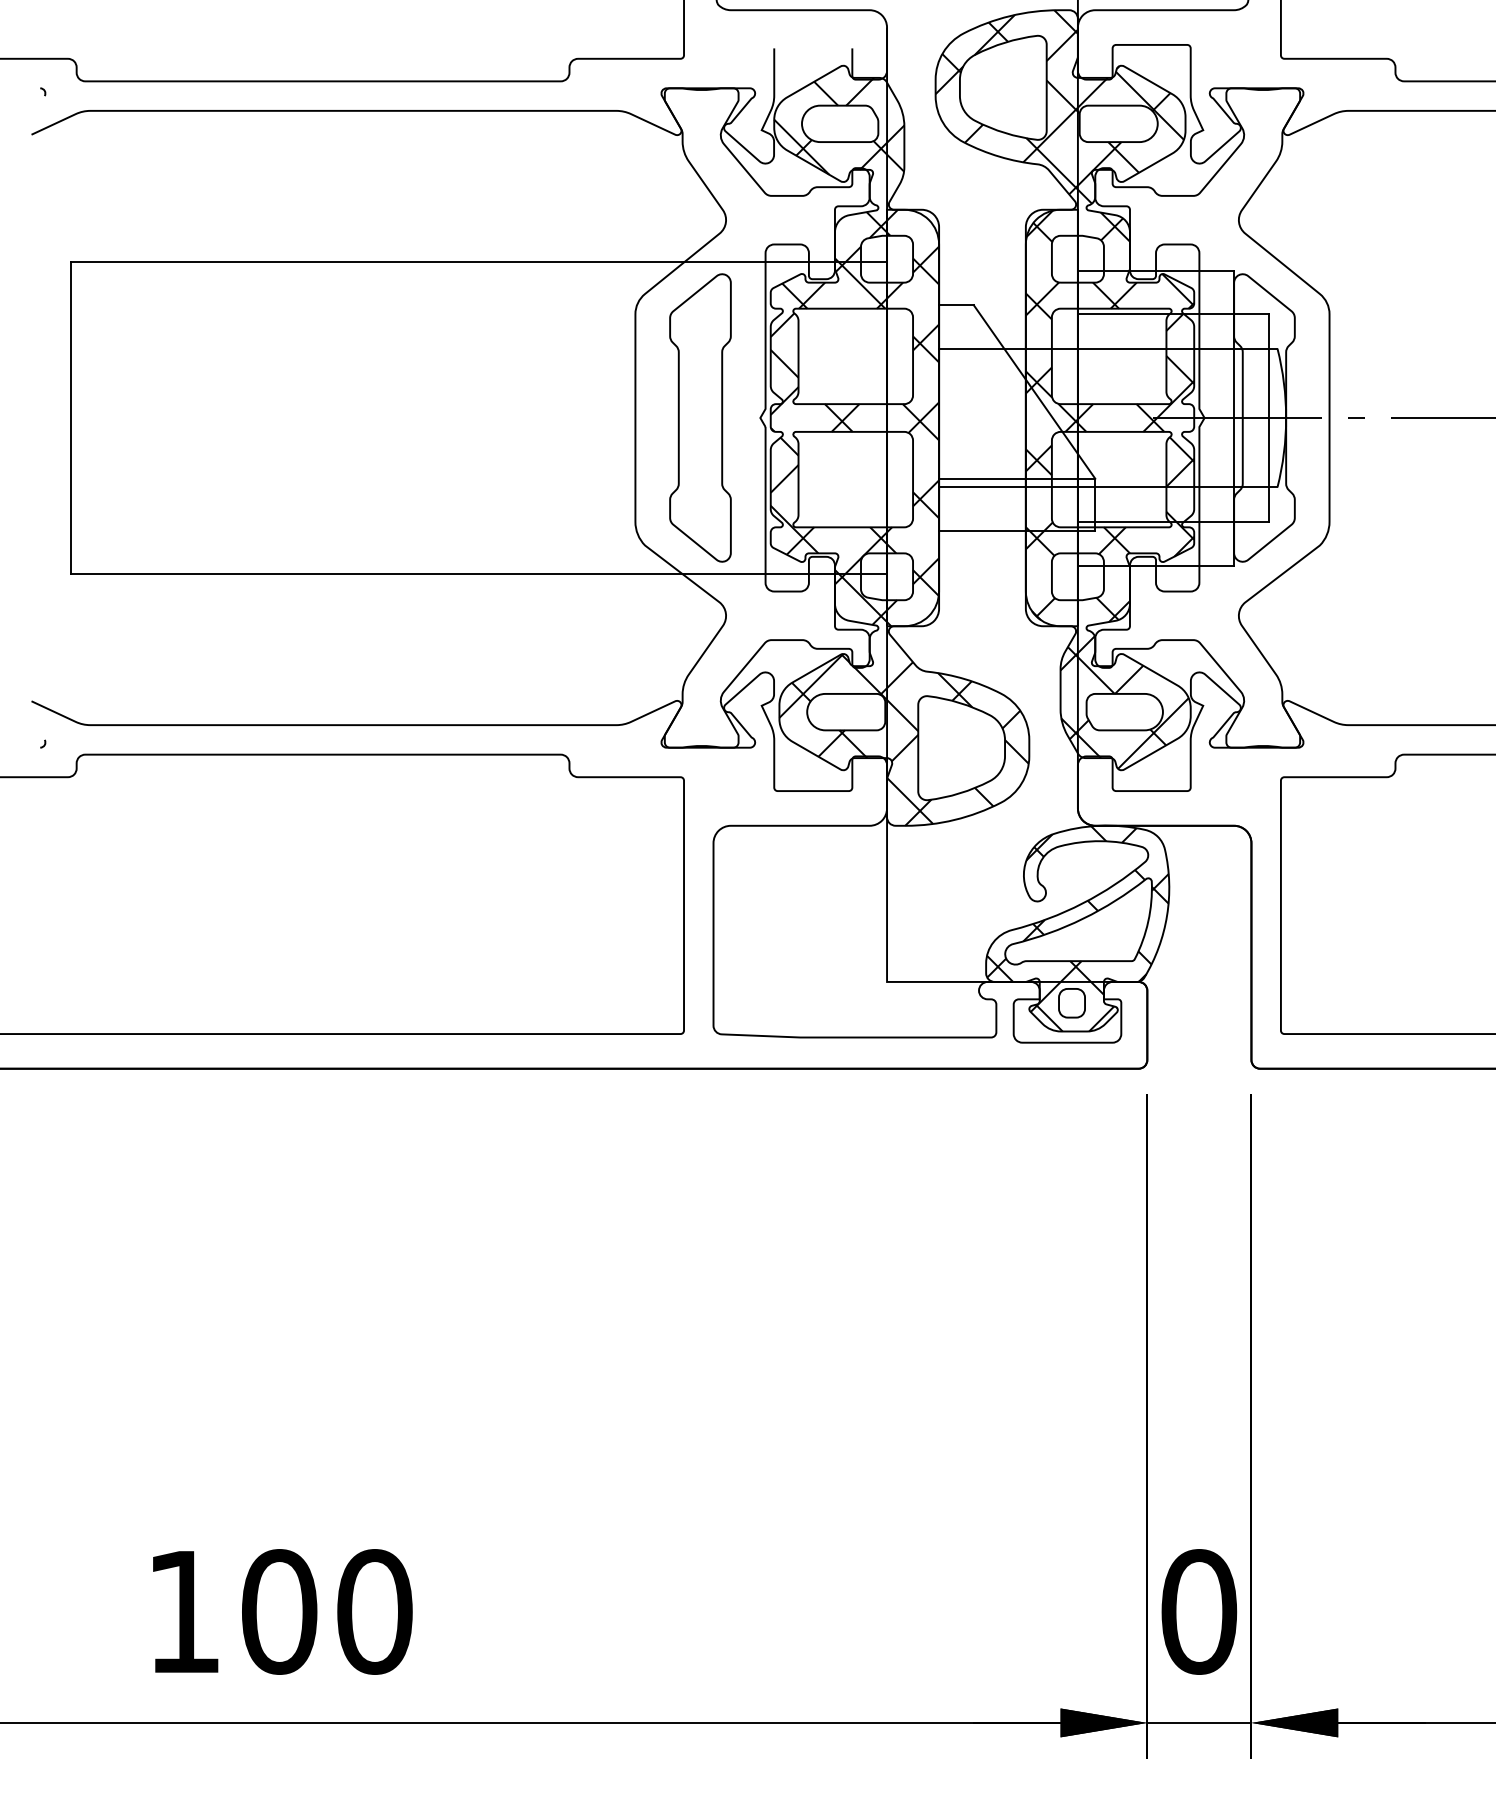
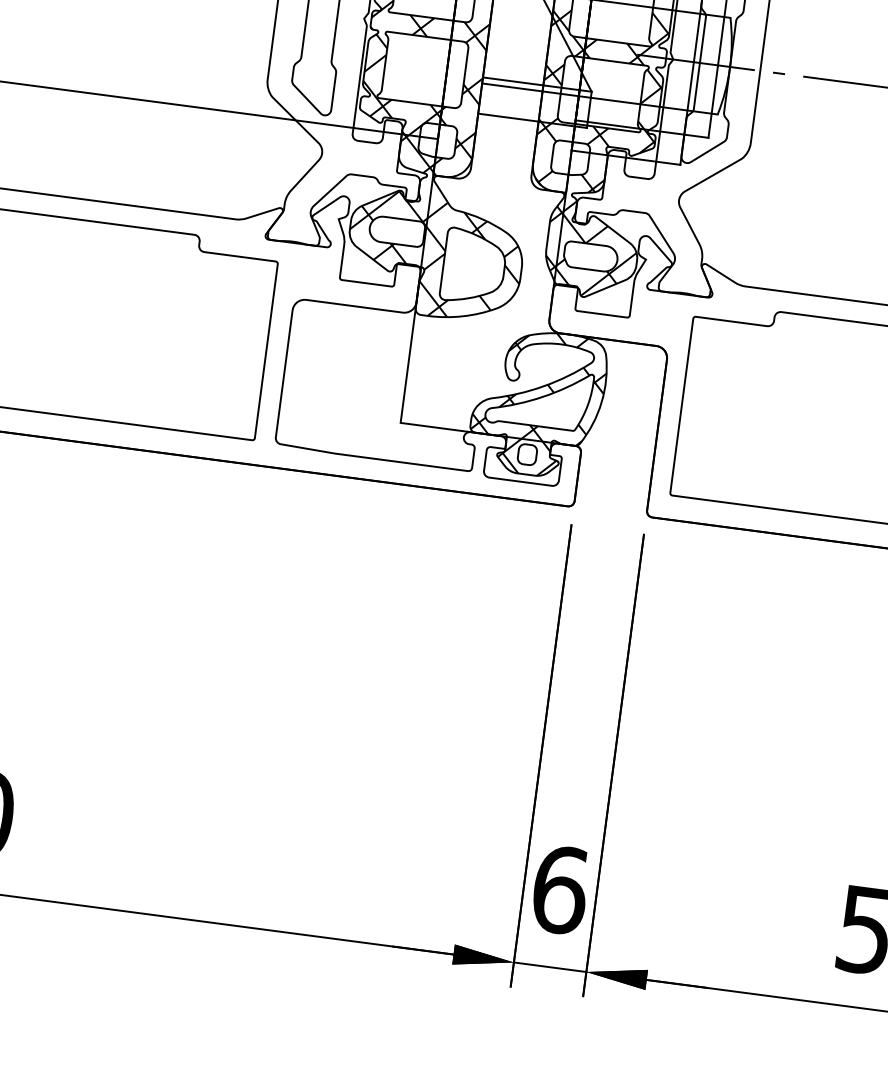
text: (1199, 1611) -> (560, 889), 0 -> 6

